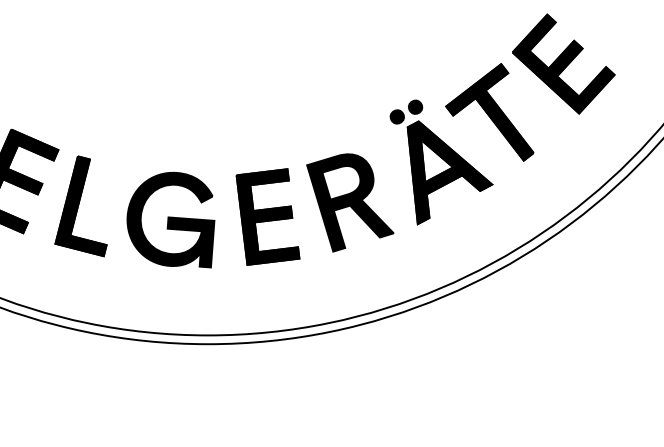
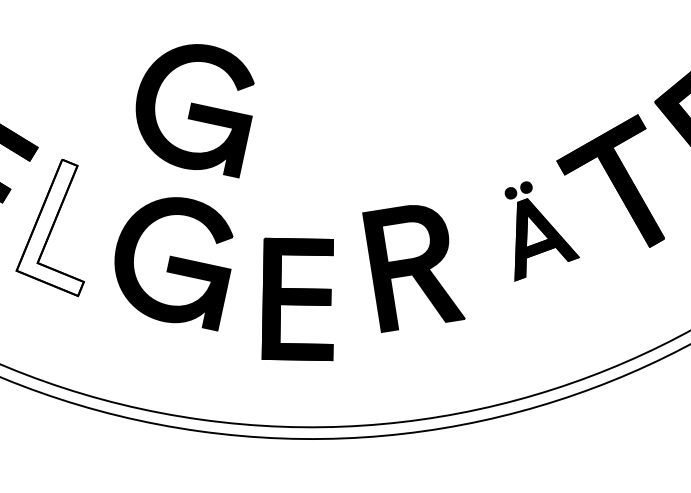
part: (170, 103) -> (194, 106), added
part: (441, 162) -> (540, 234), size x0.6
fill: (80, 206) -> (56, 226), removed
part: (267, 216) -> (297, 298), moved

